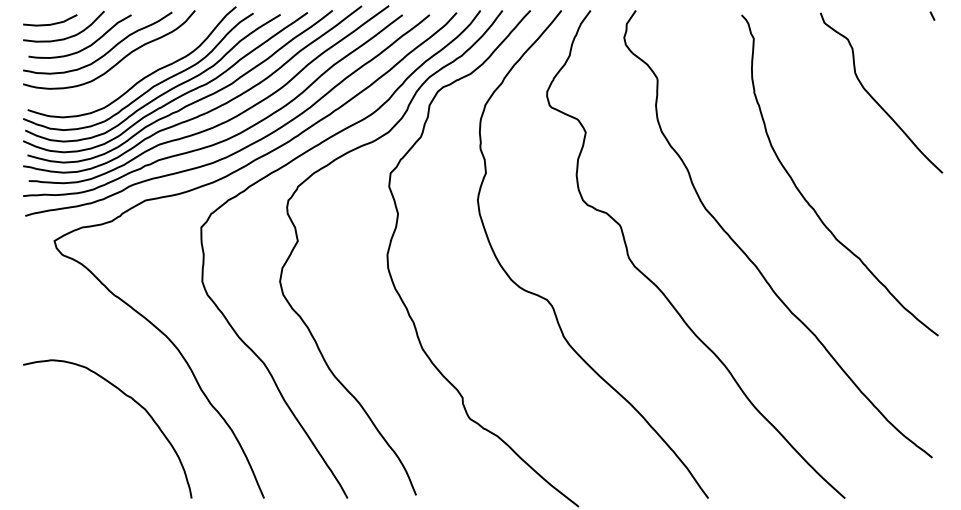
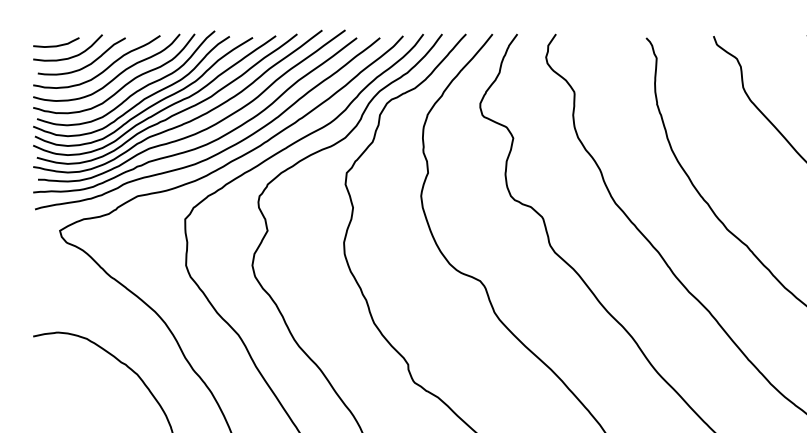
curve: (130, 69) -> (124, 84), added

